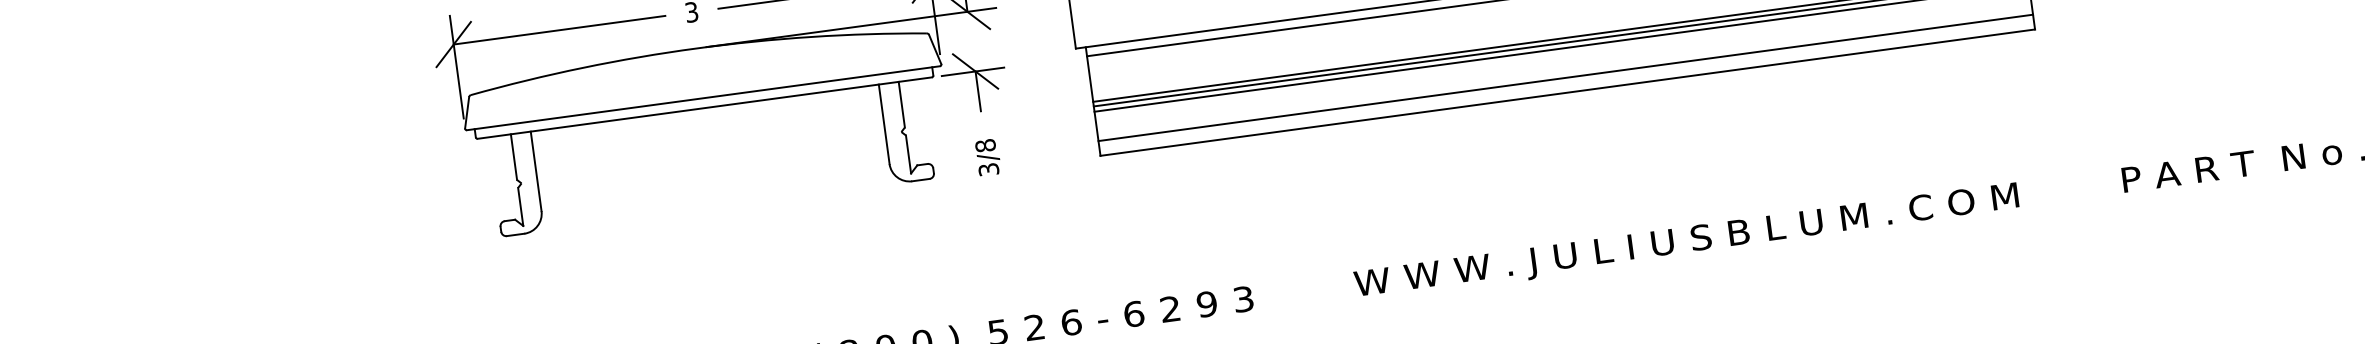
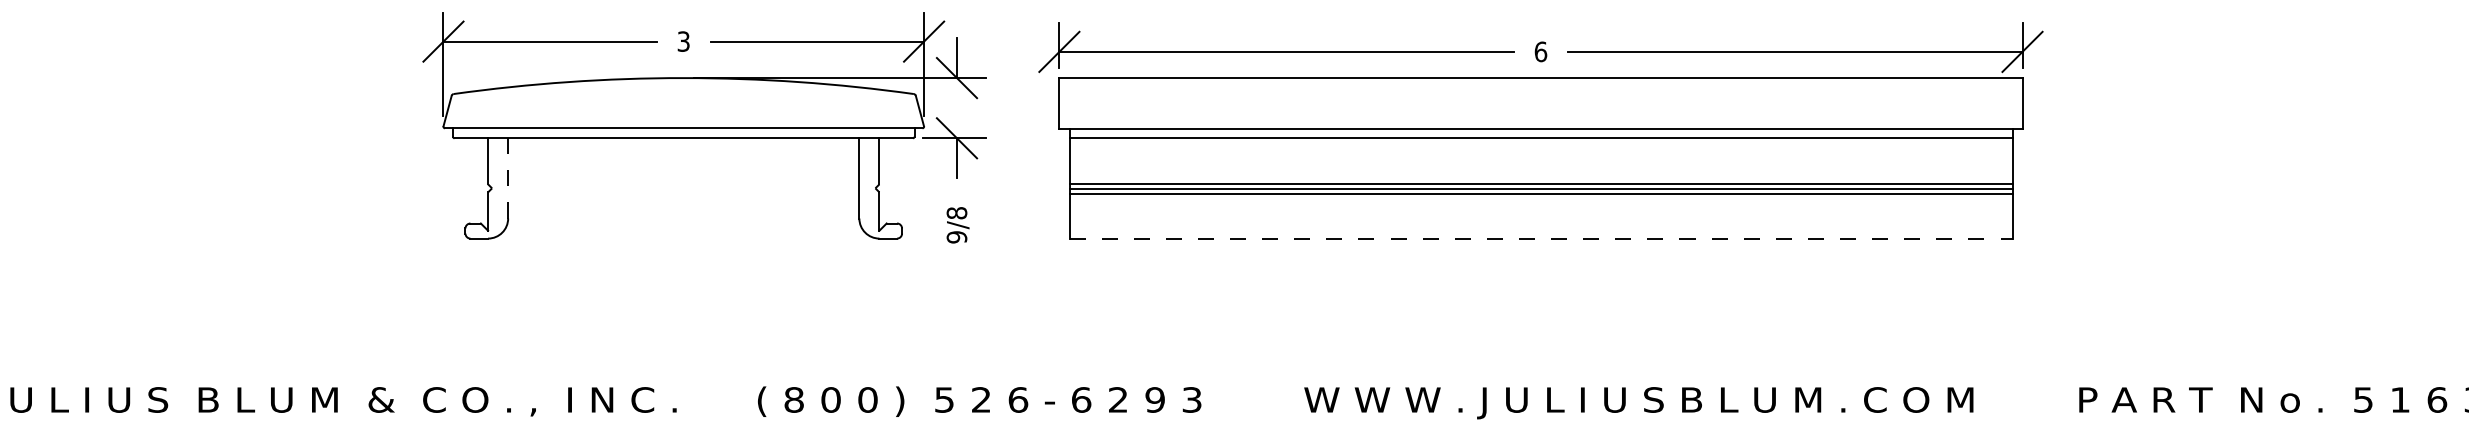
line: (1565, 77) -> (1540, 223), removed
line: (1568, 92) -> (1541, 238), solid -> dashed
text: (988, 169) -> (956, 237), 3/8 -> 9/8
line: (536, 170) -> (508, 177), solid -> dashed

